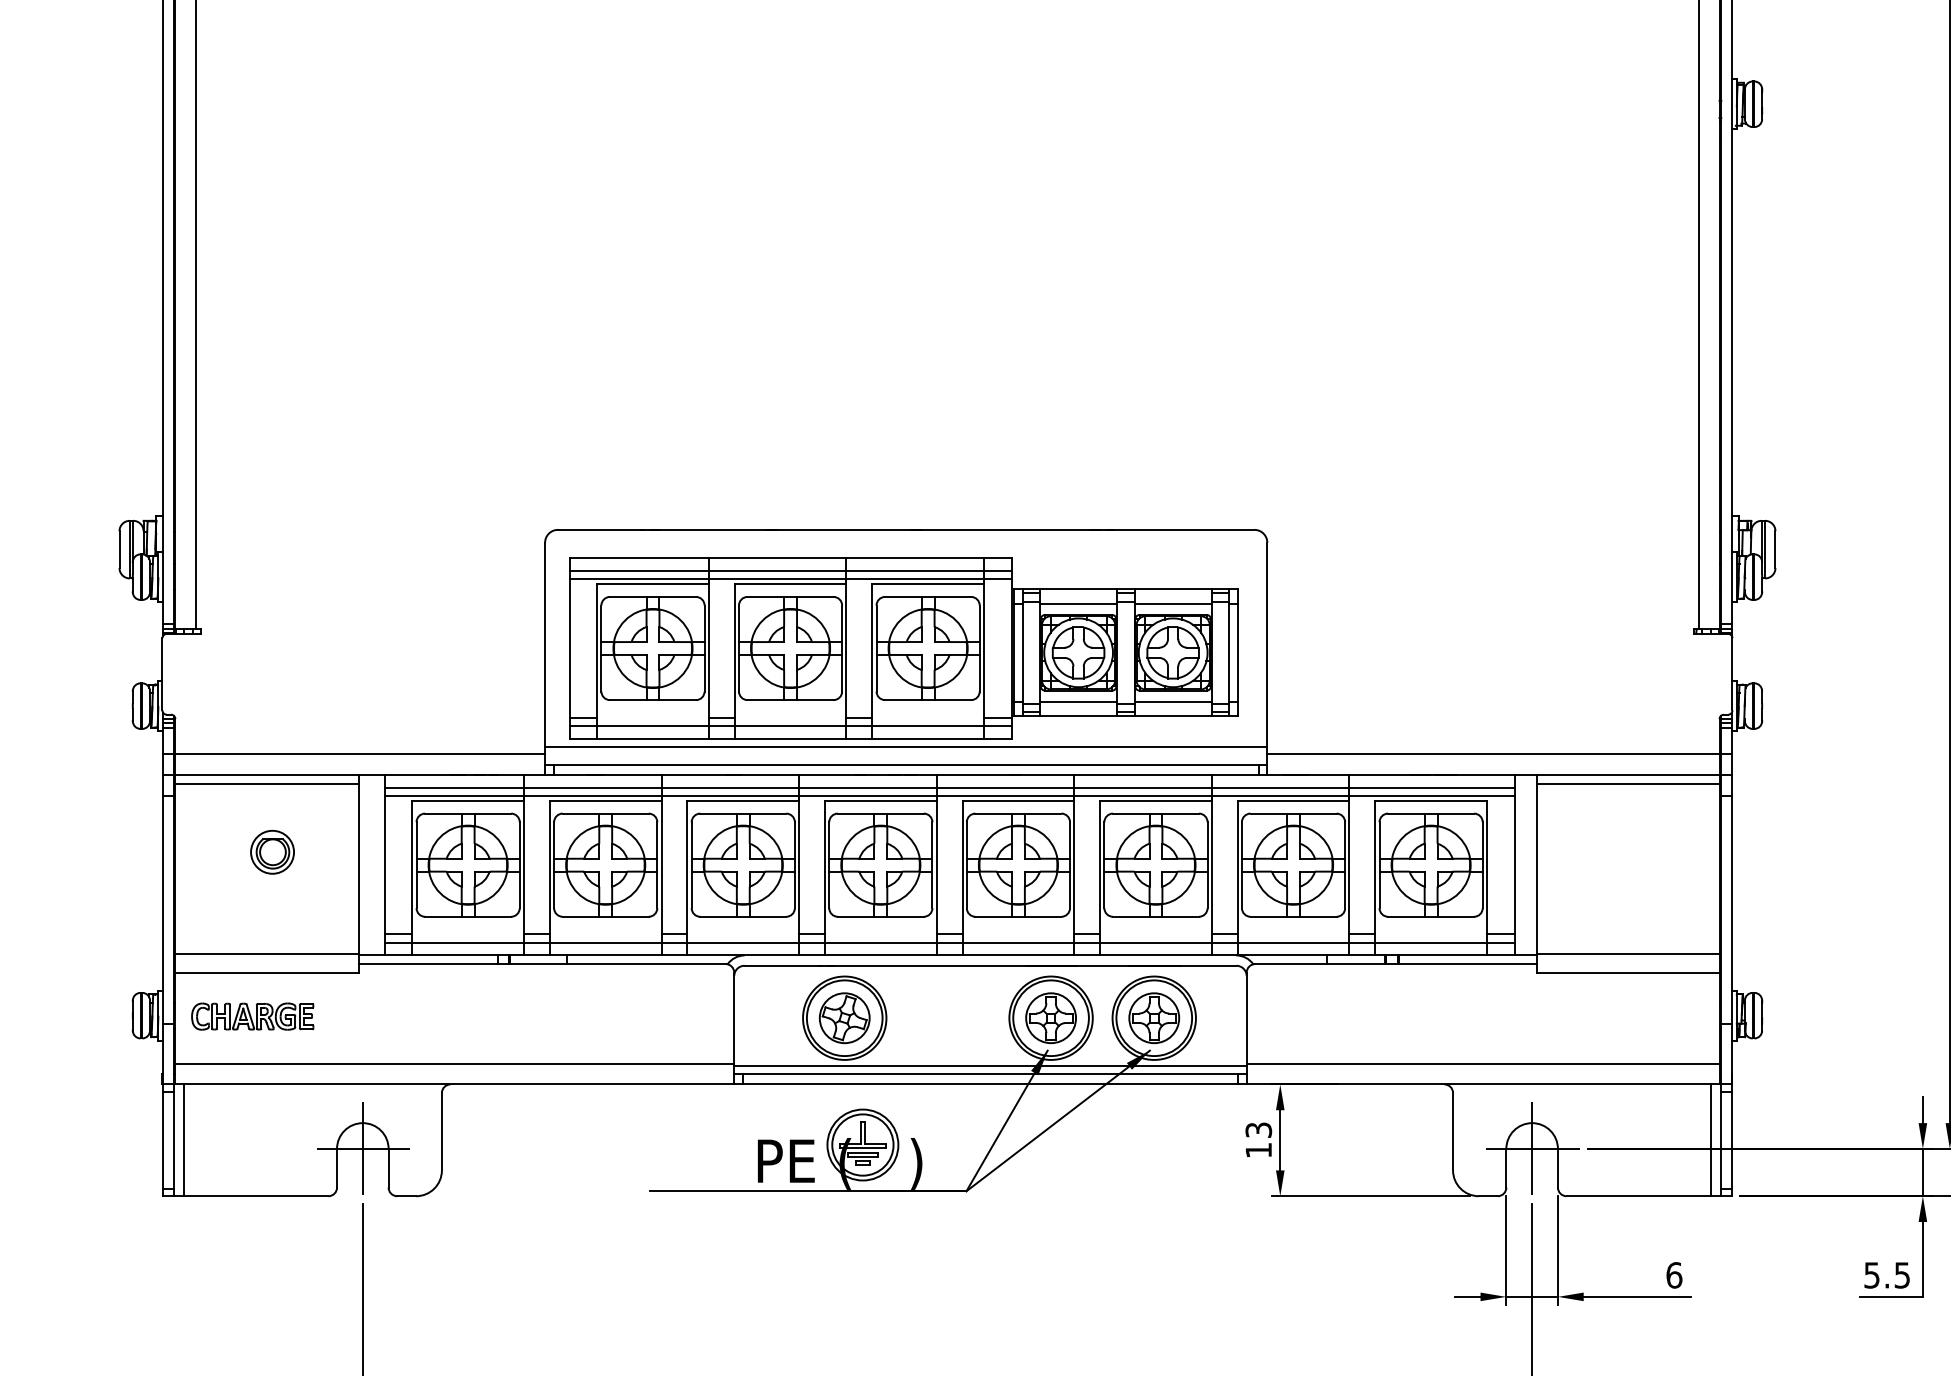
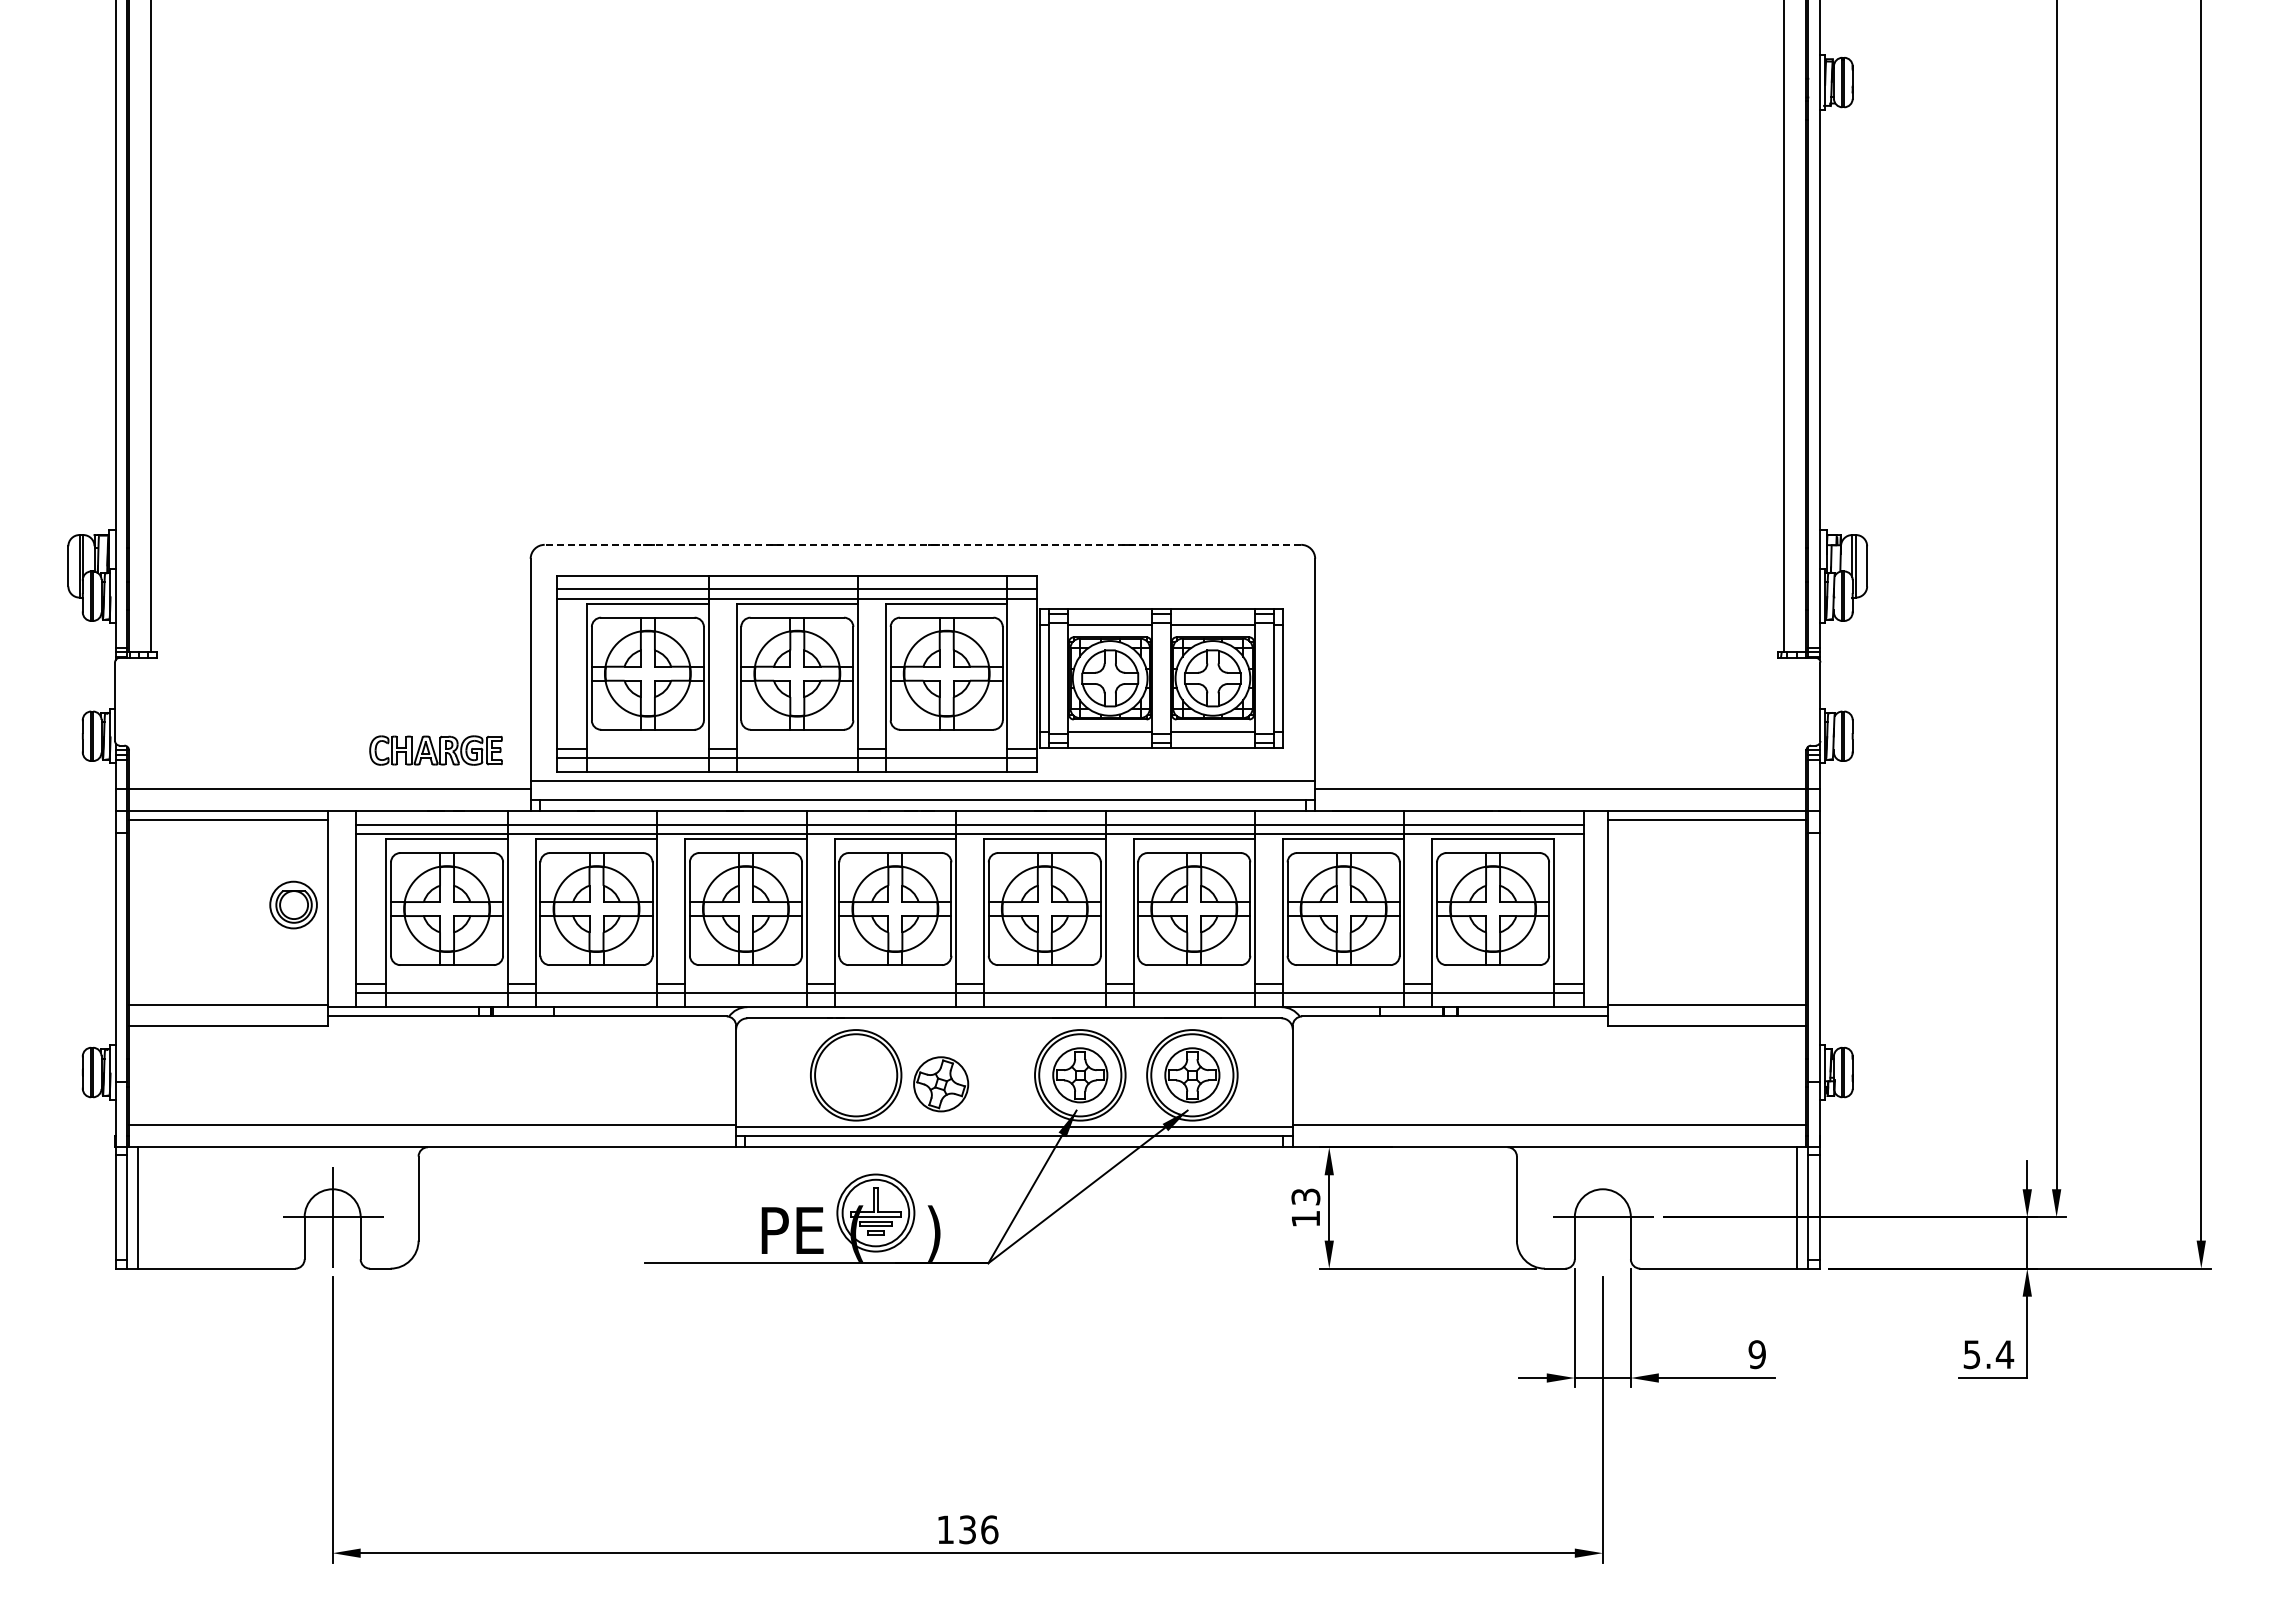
line: (905, 529) -> (922, 544), solid -> dashed
part: (272, 851) -> (293, 904), moved
part: (252, 1016) -> (435, 750), moved
part: (845, 1018) -> (941, 1084), moved
line: (1531, 1148) -> (1602, 1216), removed
text: (1674, 1275) -> (1757, 1354), 6 -> 9
text: (1901, 1275) -> (2004, 1354), 5.5 -> 5.4

